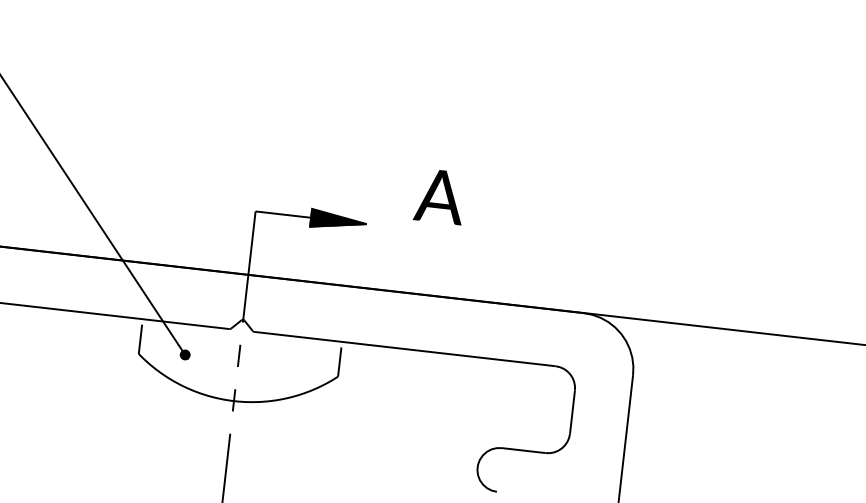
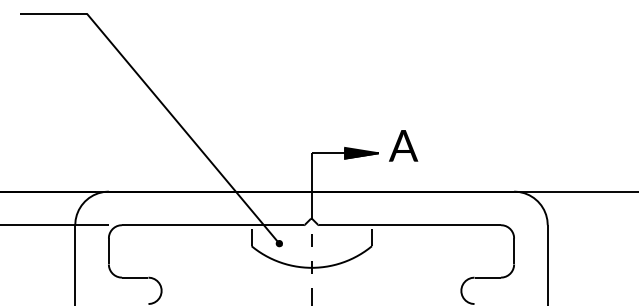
text: (440, 195) -> (403, 145), moved

